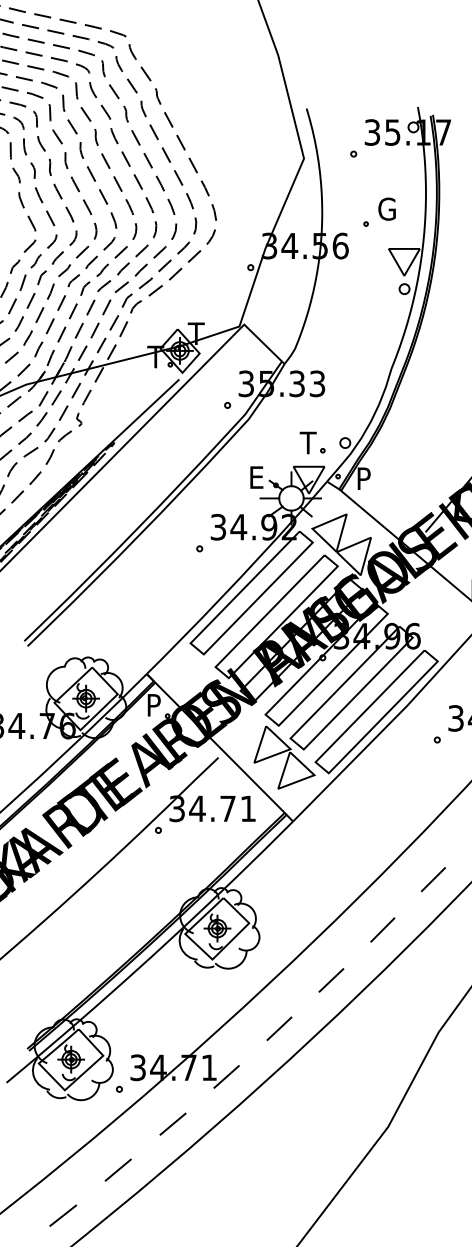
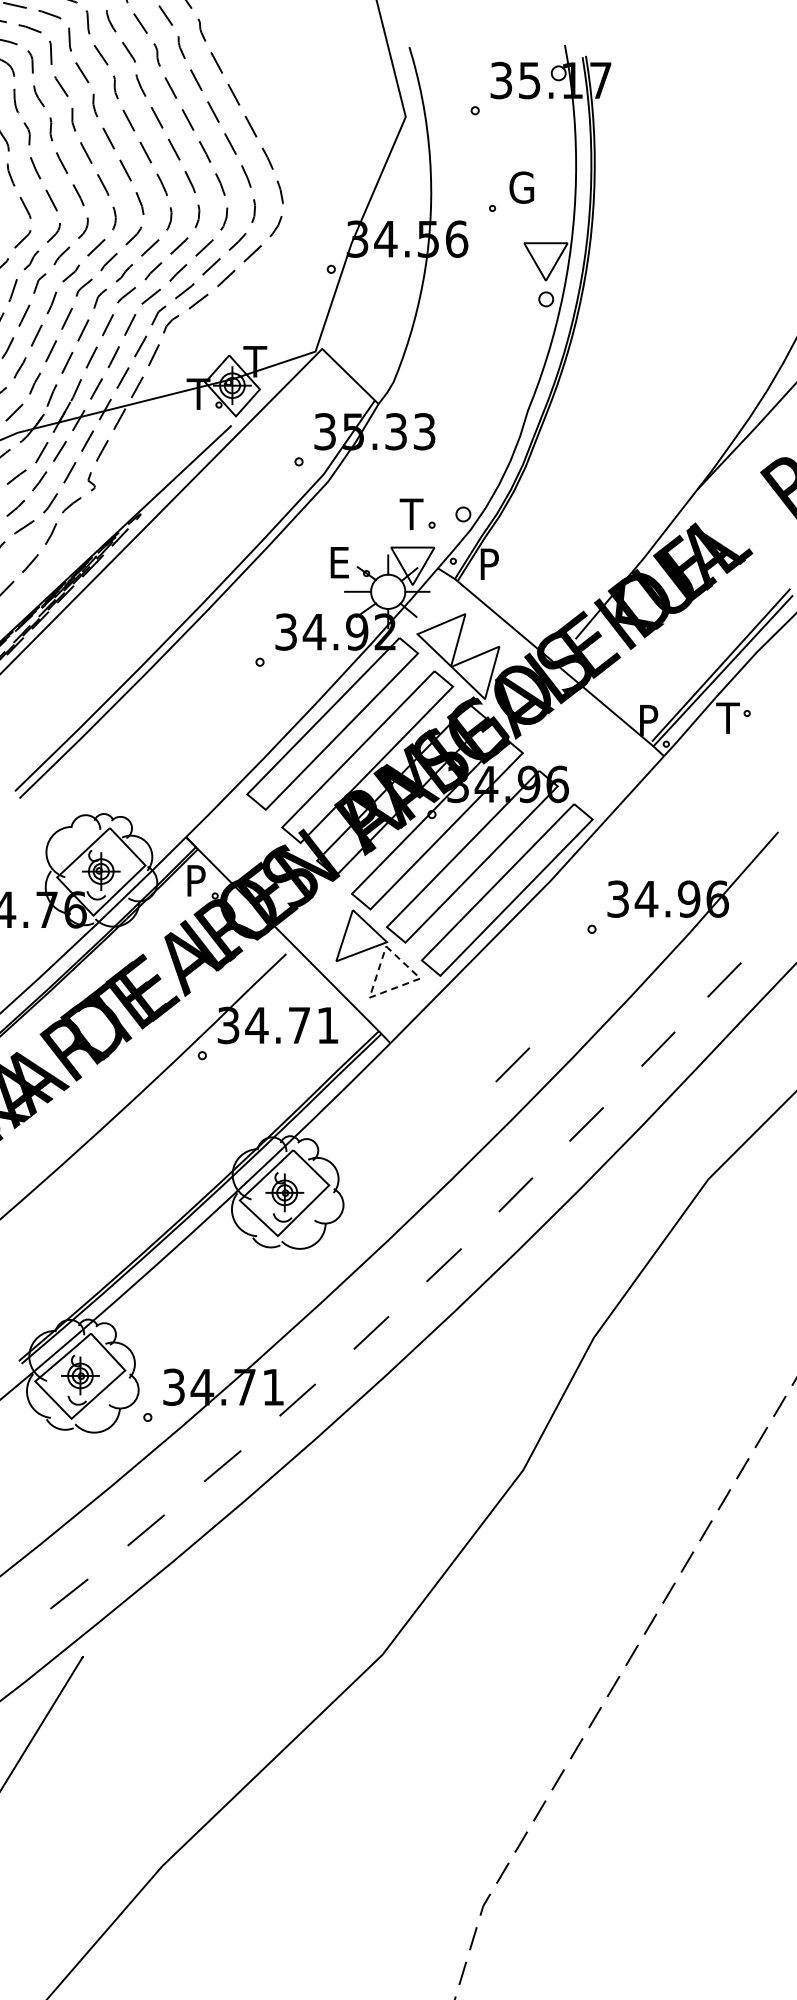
line: (293, 783) -> (391, 989), solid -> dashed
line: (380, 836) -> (512, 1064), added

